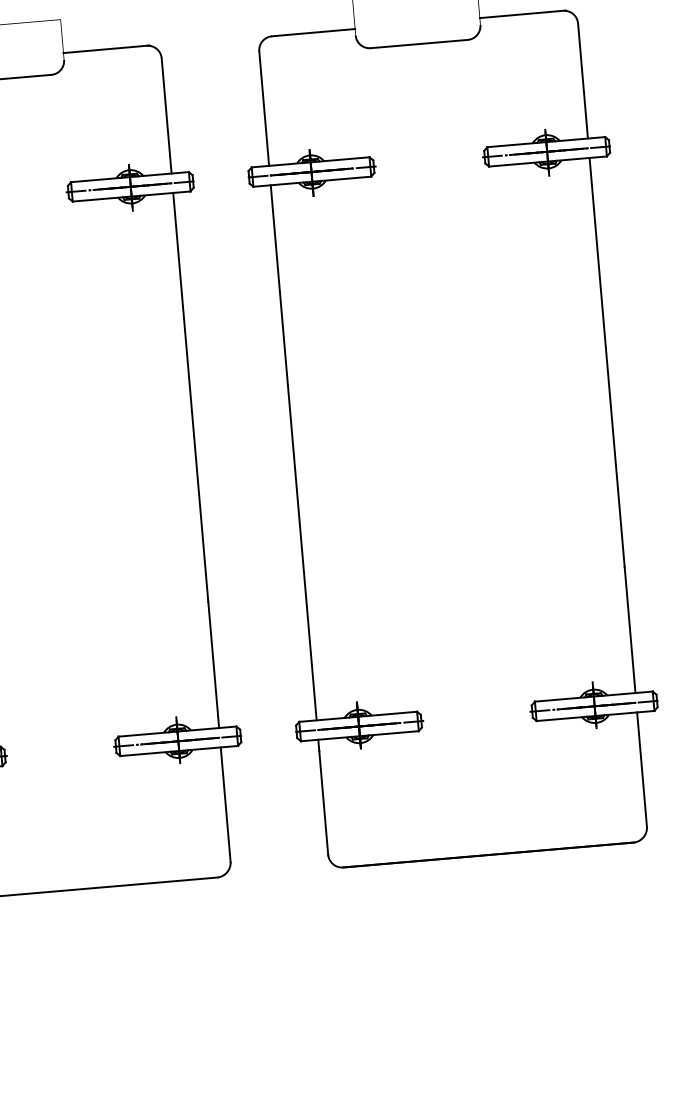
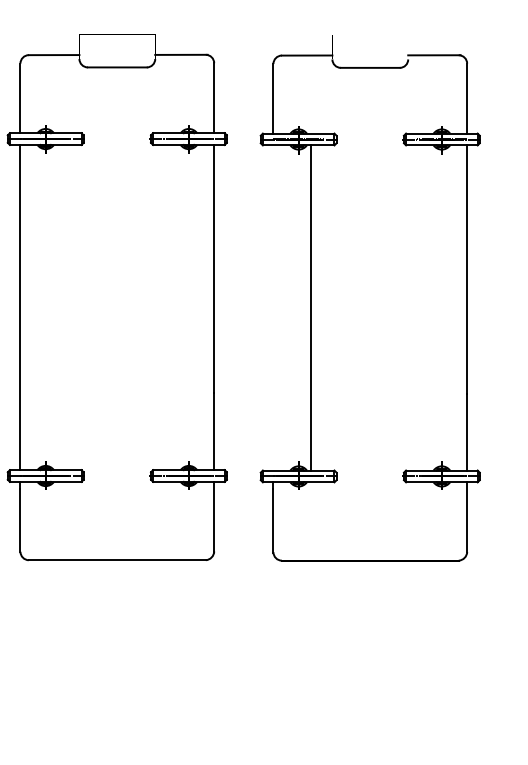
line: (293, 452) -> (311, 307), moved

